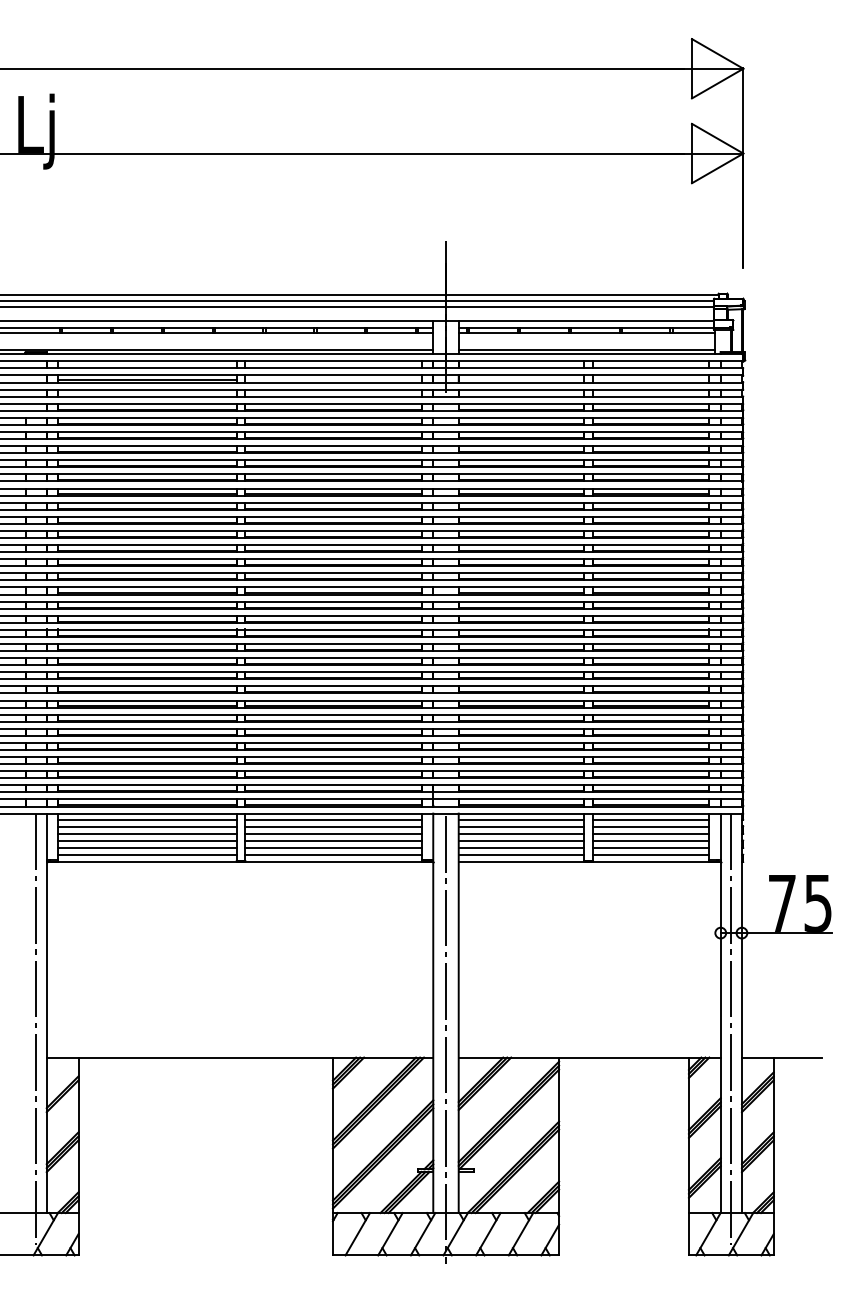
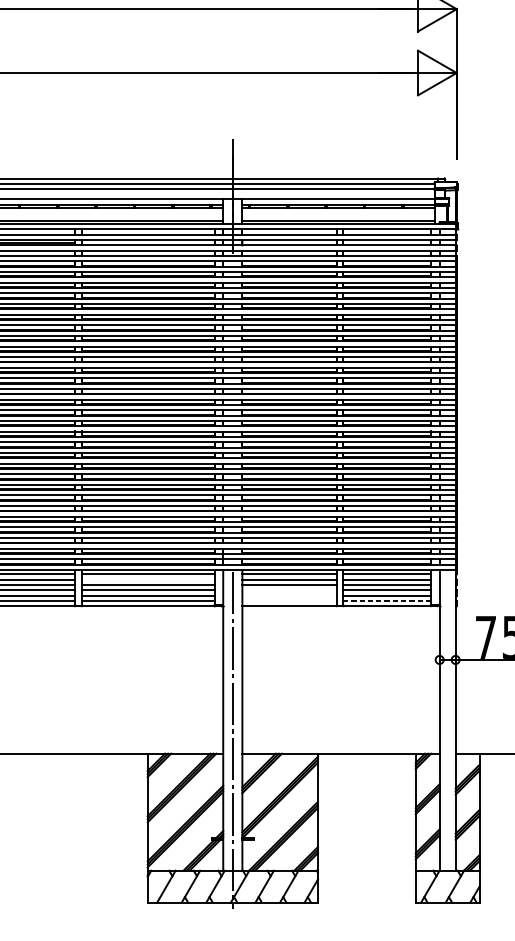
line: (333, 826) -> (148, 579), removed
line: (521, 840) -> (289, 590), removed
line: (521, 847) -> (289, 595), removed
line: (521, 854) -> (289, 600), removed
line: (650, 854) -> (386, 600), solid -> dashed
line: (731, 1028) -> (447, 731), removed

